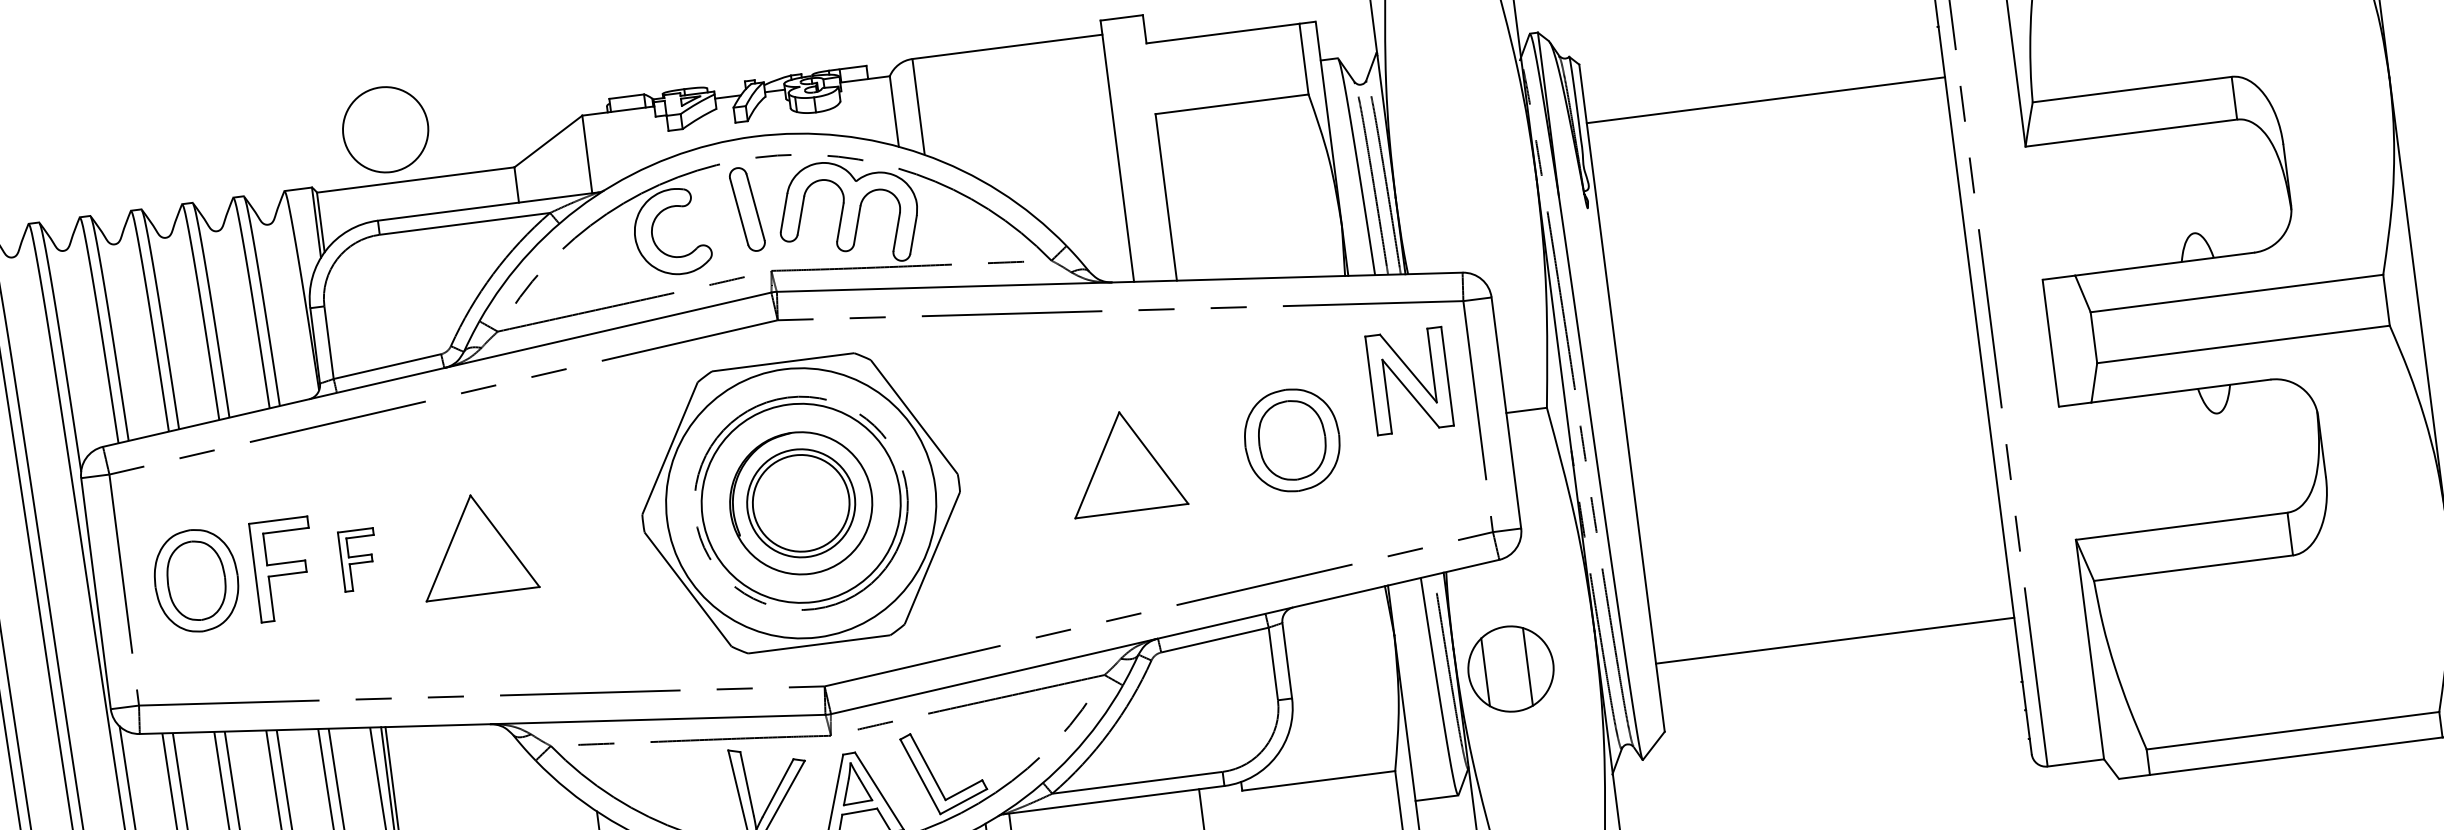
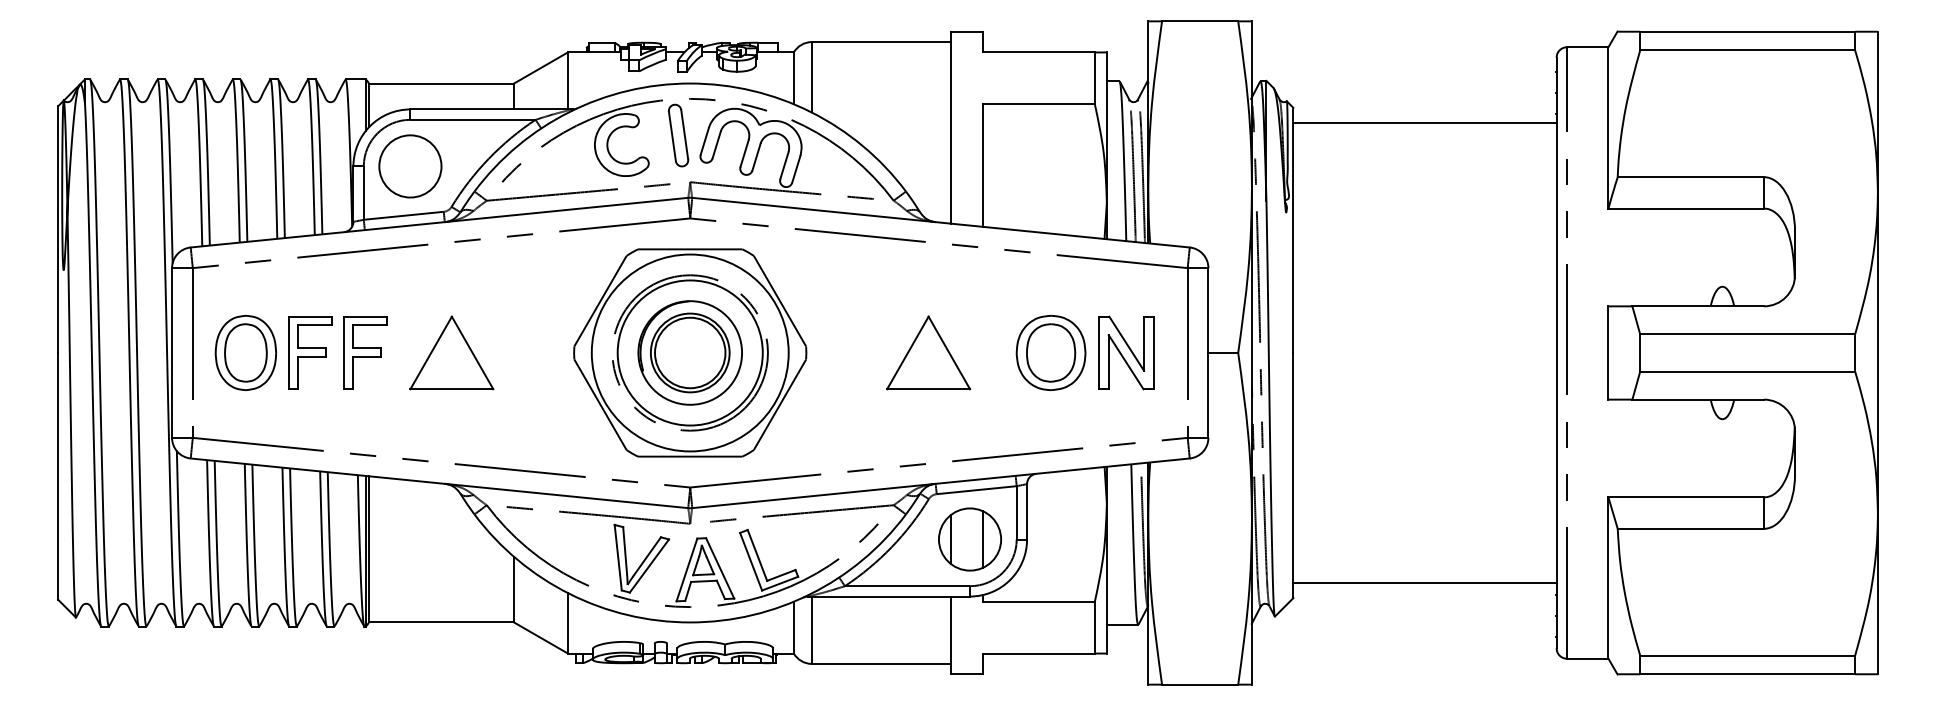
line: (1765, 99) -> (1424, 122), moved
circle: (385, 129) -> (410, 166), moved
part: (1409, 380) -> (1126, 352), moved
part: (359, 559) -> (365, 352), size x1.67
line: (1834, 641) -> (1424, 583), moved
part: (1510, 669) -> (969, 539), moved

